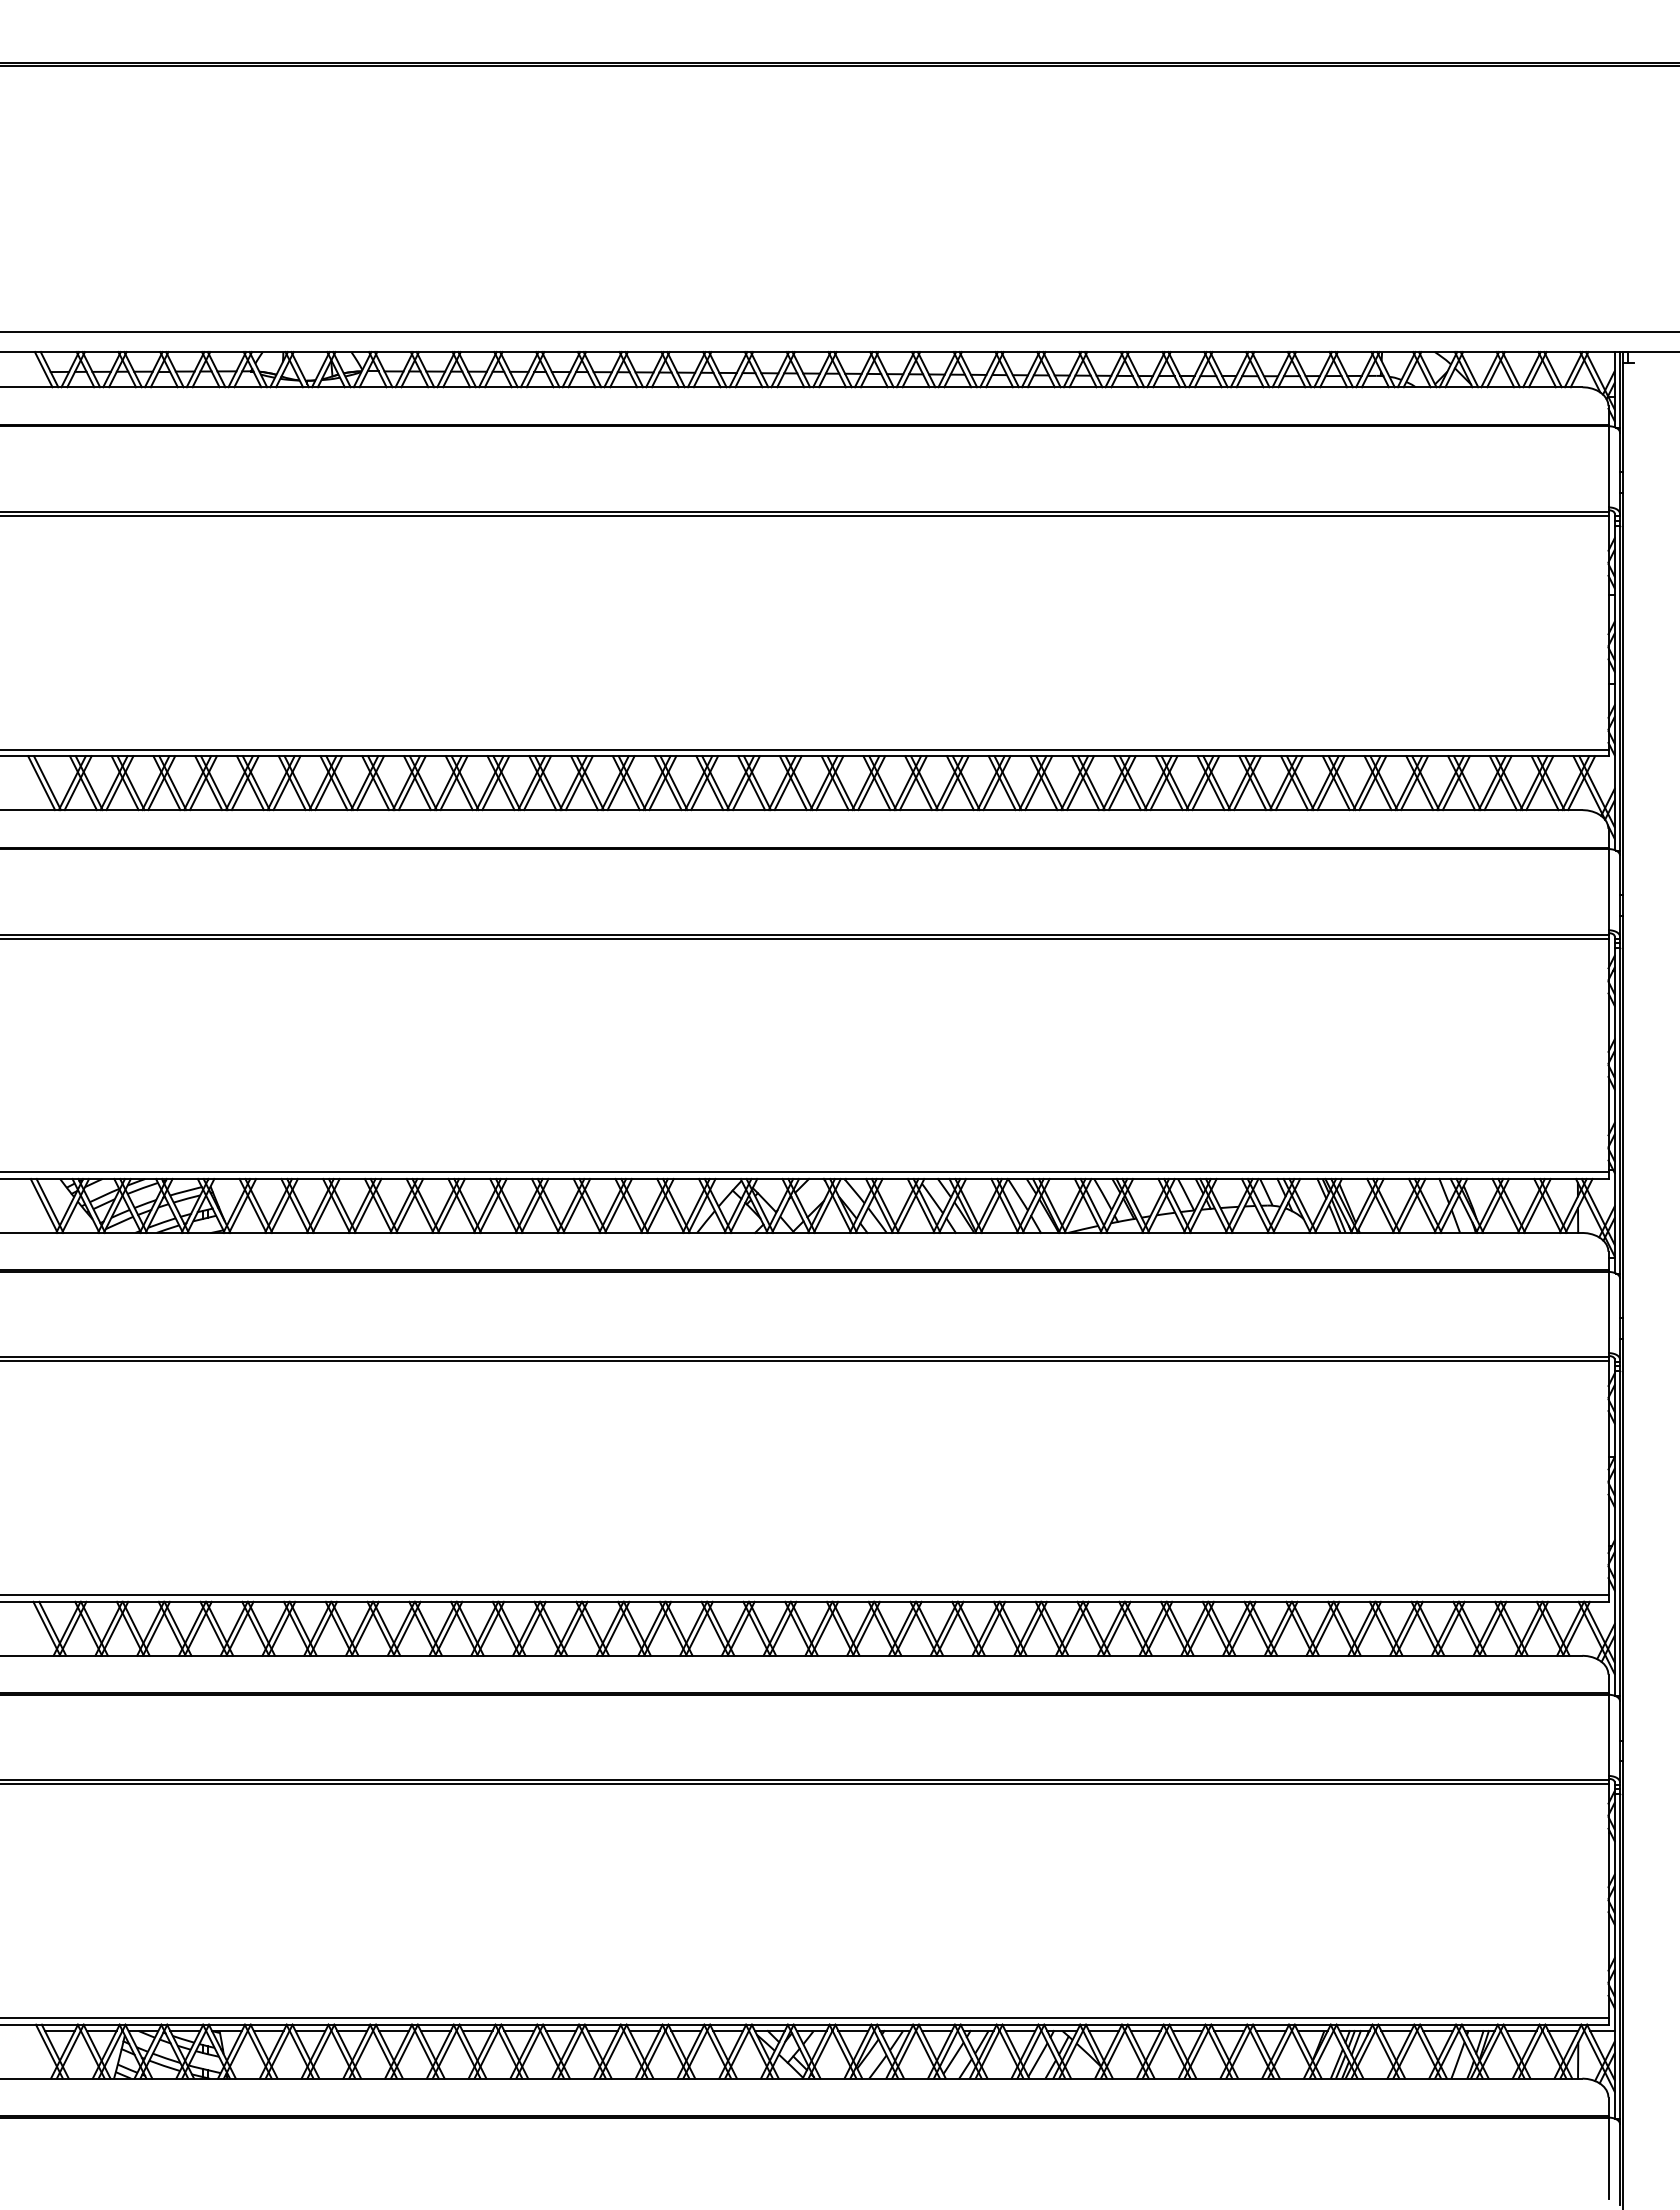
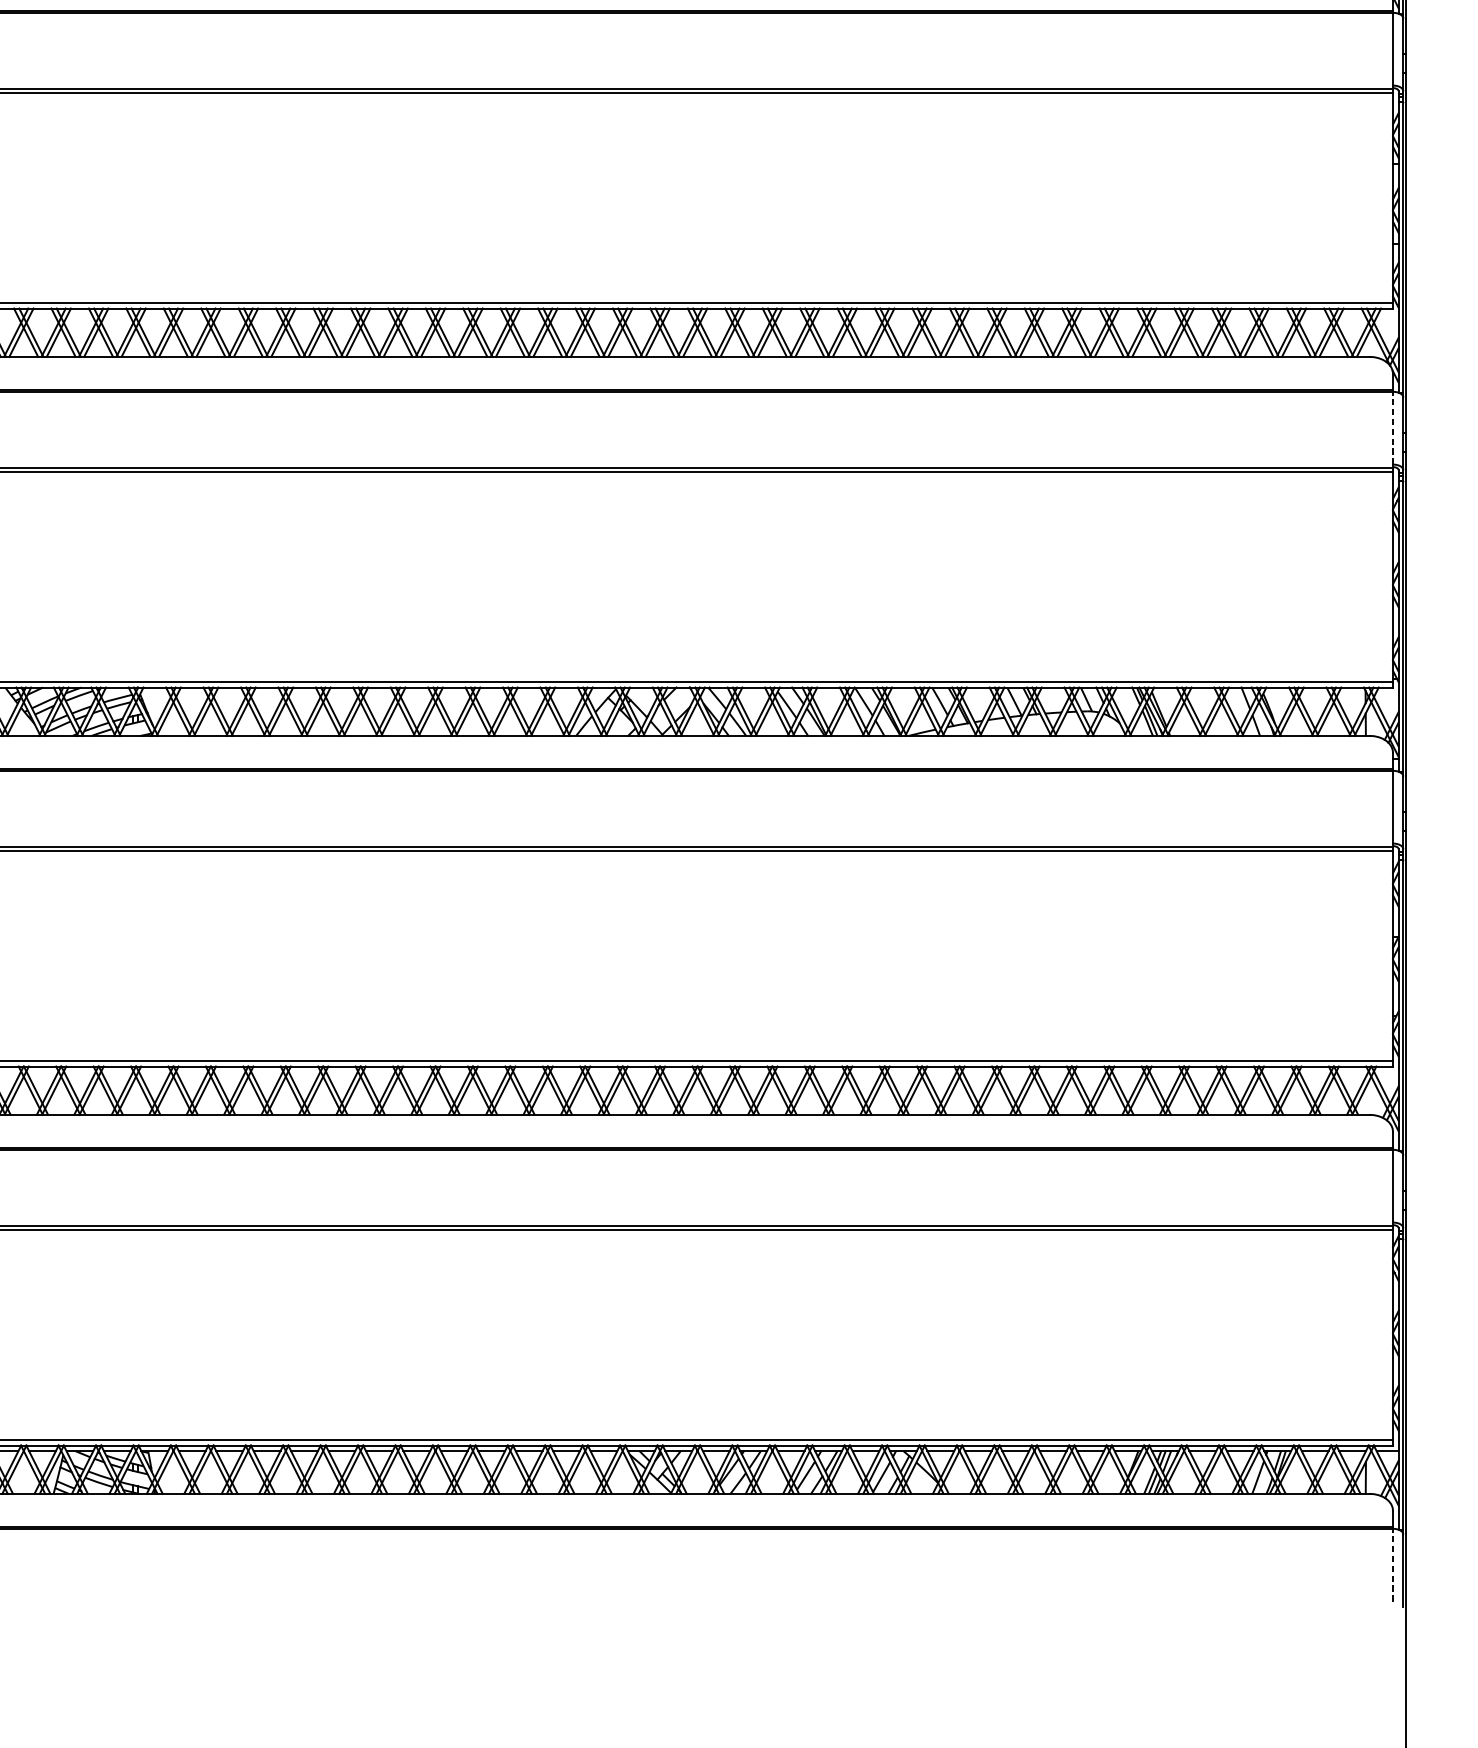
line: (1608, 889) -> (1393, 428), solid -> dashed
line: (1608, 2158) -> (1393, 1565), solid -> dashed

